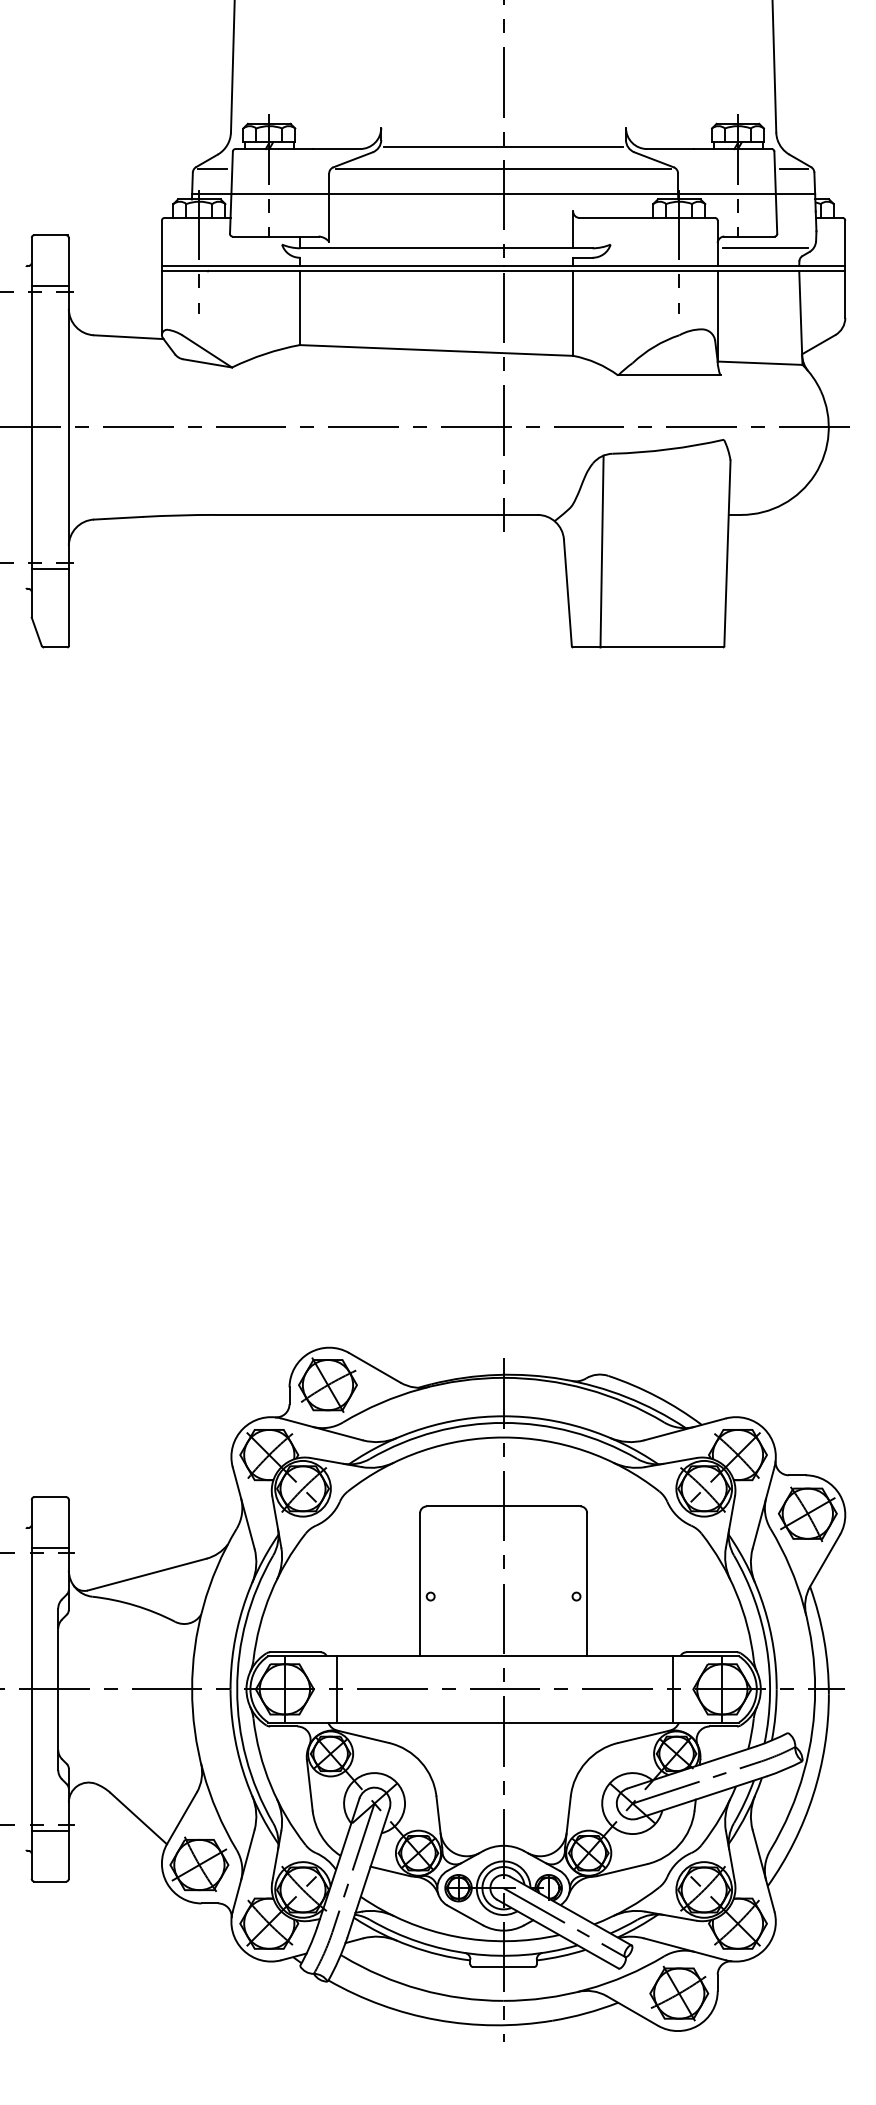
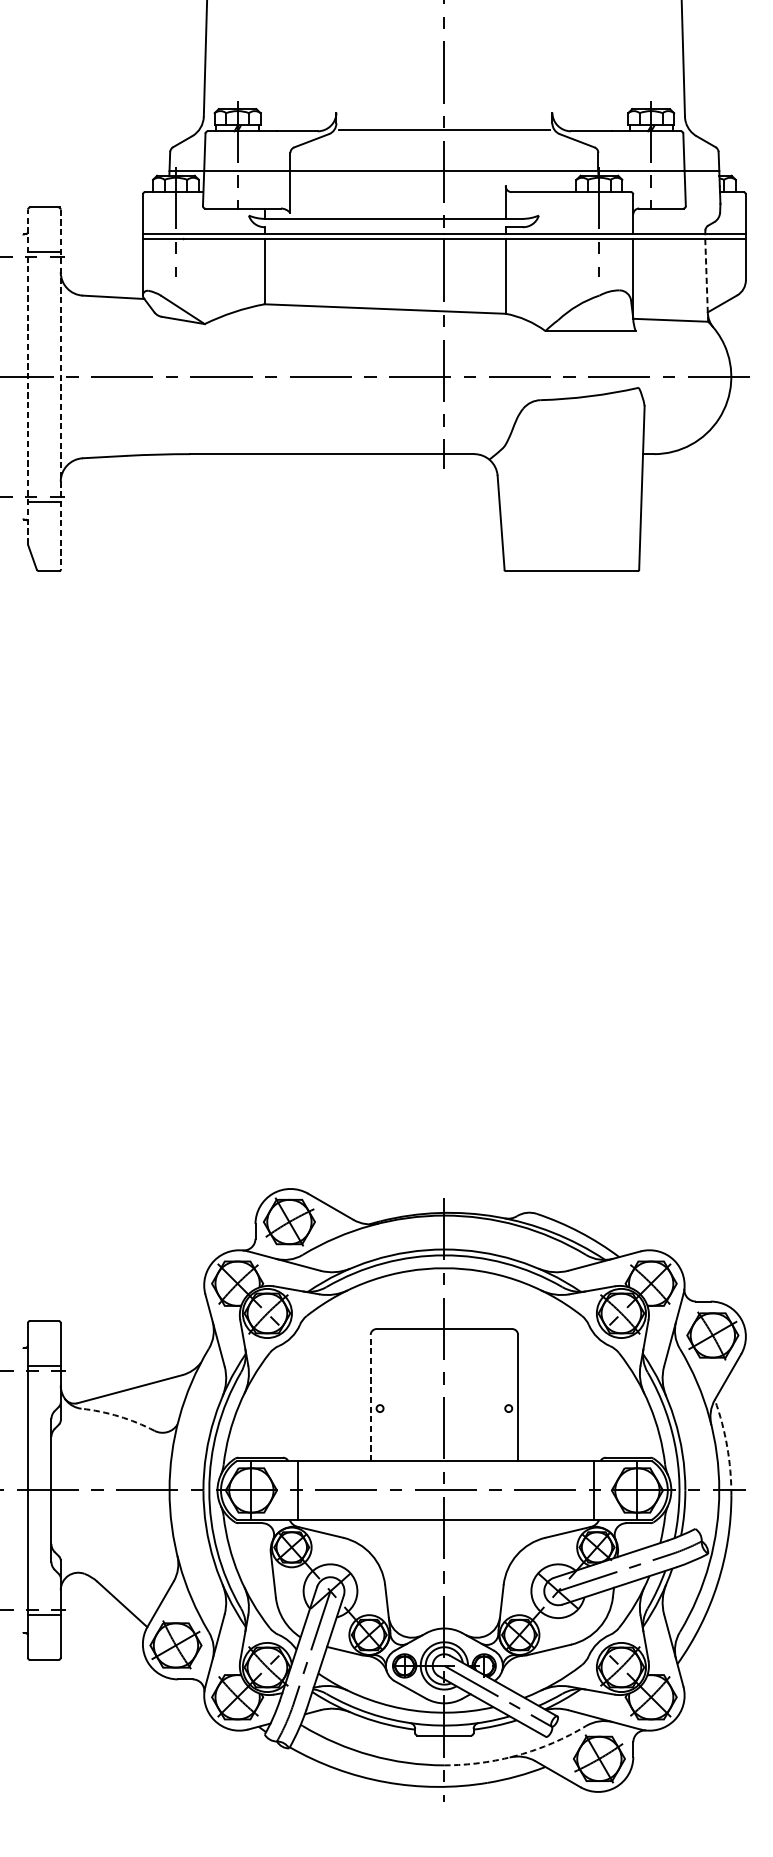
line: (212, 168) -> (187, 148), removed
line: (503, 168) -> (444, 148), removed
line: (793, 168) -> (700, 148), removed
line: (765, 248) -> (675, 219), removed
line: (800, 317) -> (706, 279), solid -> dashed
line: (31, 427) -> (27, 377), solid -> dashed
line: (68, 442) -> (60, 390), solid -> dashed
line: (601, 551) -> (530, 486), removed
line: (420, 1584) -> (371, 1397), solid -> dashed
arc: (134, 1605) -> (118, 1416), solid -> dashed
arc: (824, 1639) -> (727, 1446), solid -> dashed
arc: (586, 1989) -> (517, 1755), solid -> dashed

